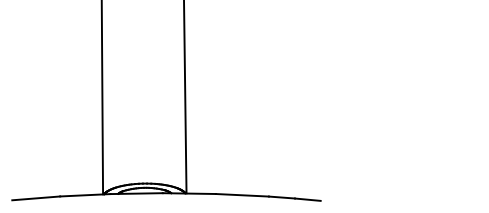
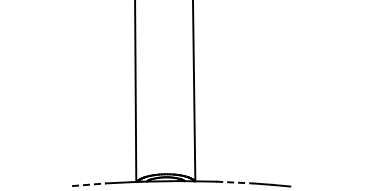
line: (241, 195) -> (234, 182), solid -> dashed
line: (36, 198) -> (89, 184), solid -> dashed

